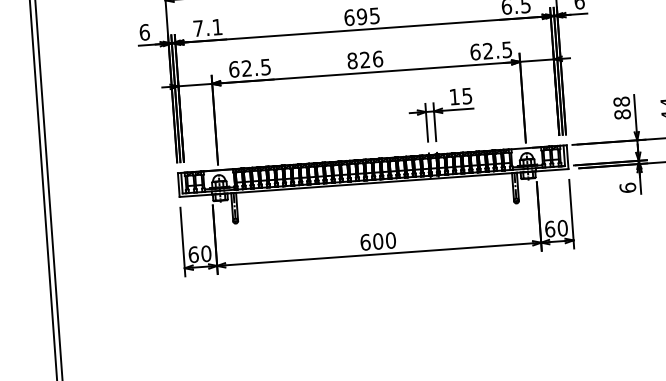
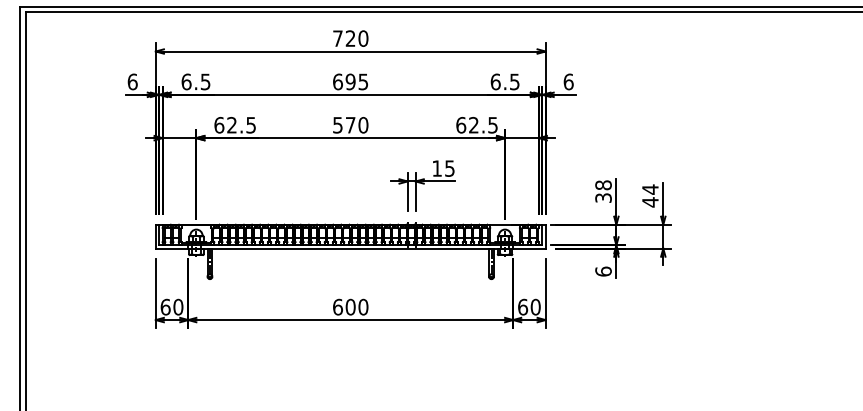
text: (207, 27) -> (195, 81), 7.1 -> 6.5
text: (365, 60) -> (350, 125), 826 -> 570
text: (622, 113) -> (603, 197), 88 -> 38

